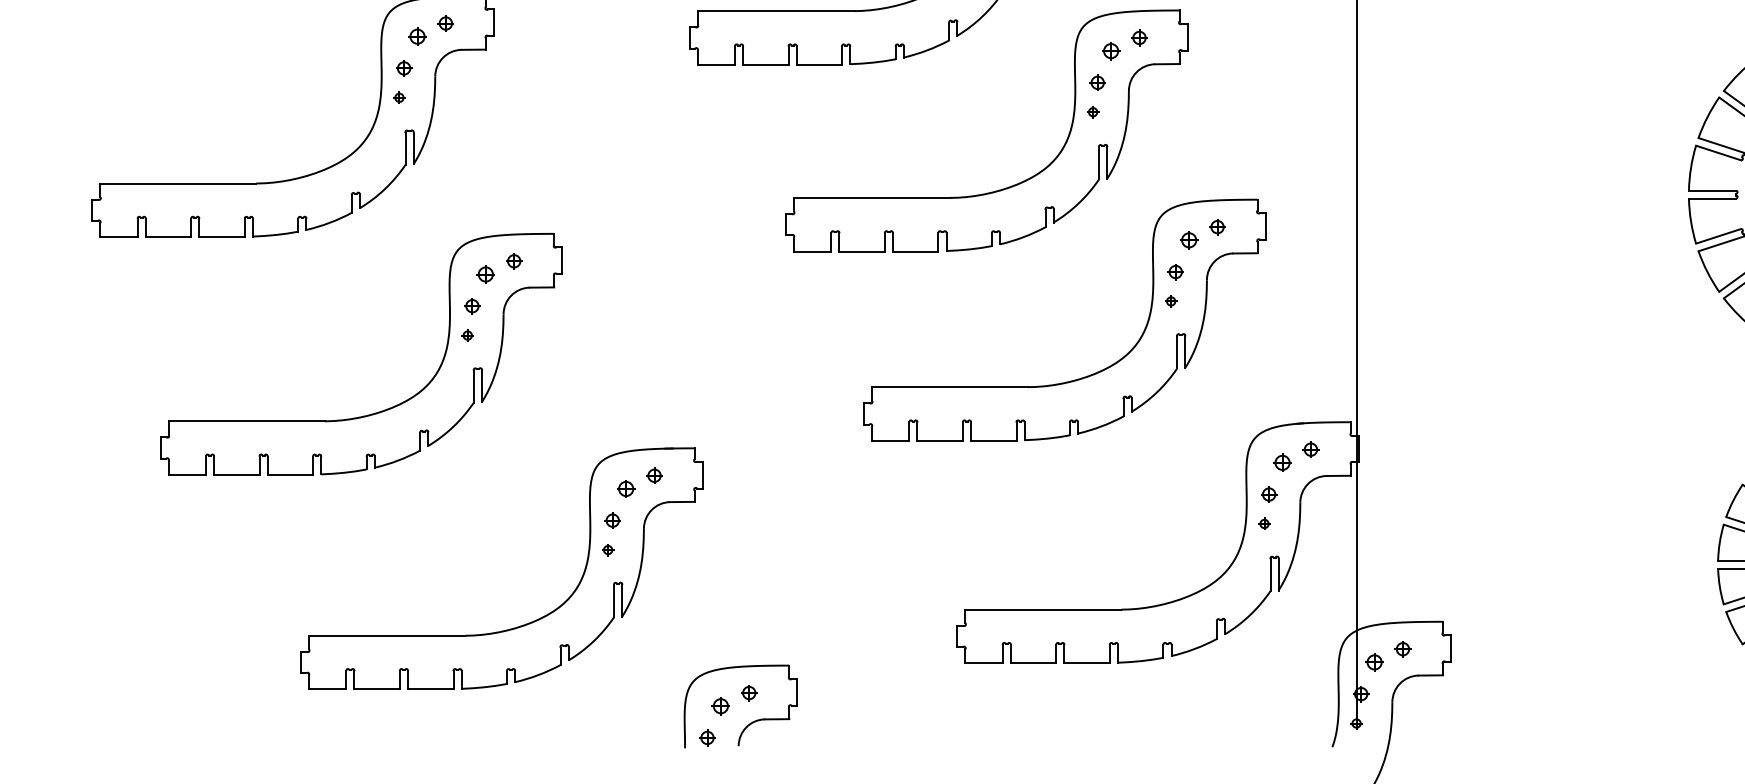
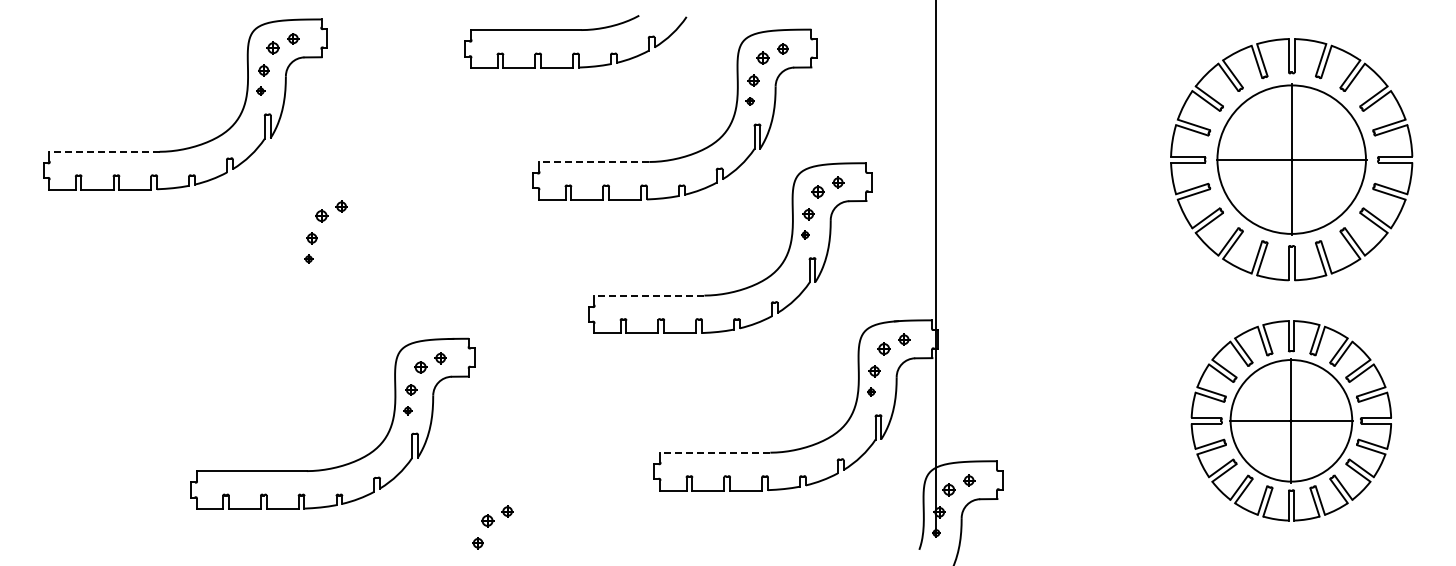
line: (176, 183) -> (103, 151), solid -> dashed
line: (870, 198) -> (593, 162), solid -> dashed
line: (948, 387) -> (648, 295), solid -> dashed
part: (378, 411) -> (245, 312), removed
line: (1042, 609) -> (714, 452), solid -> dashed
part: (751, 721) -> (509, 531), removed

